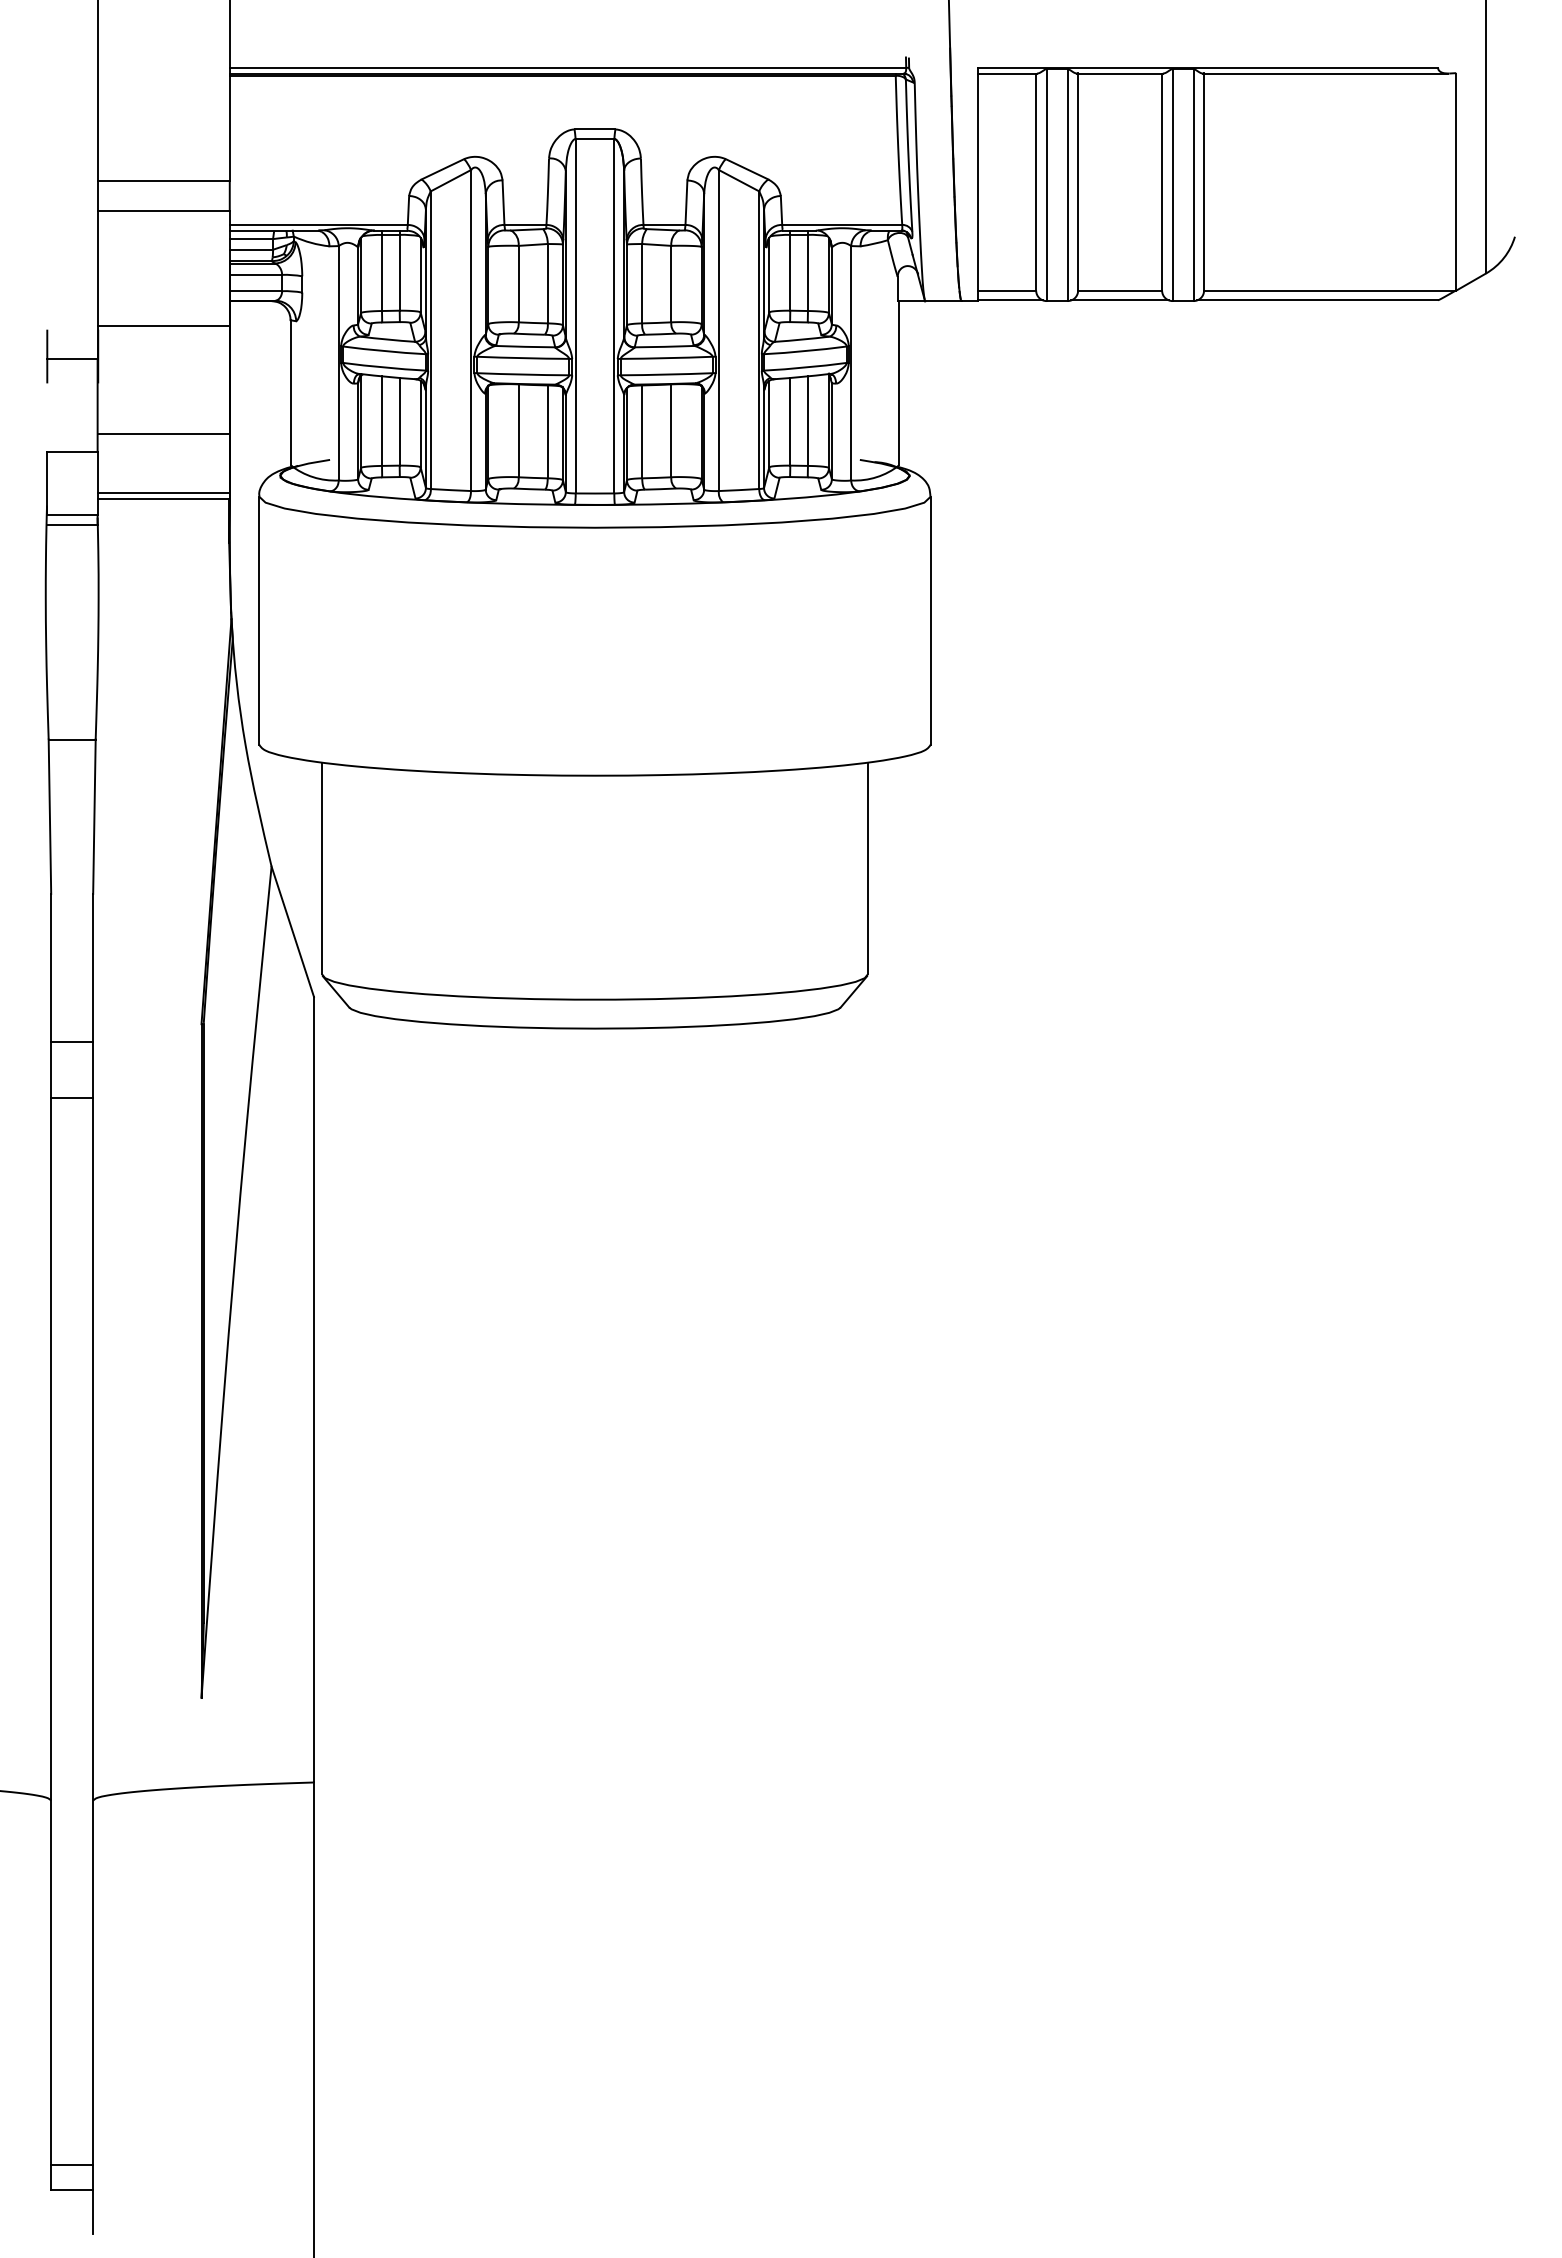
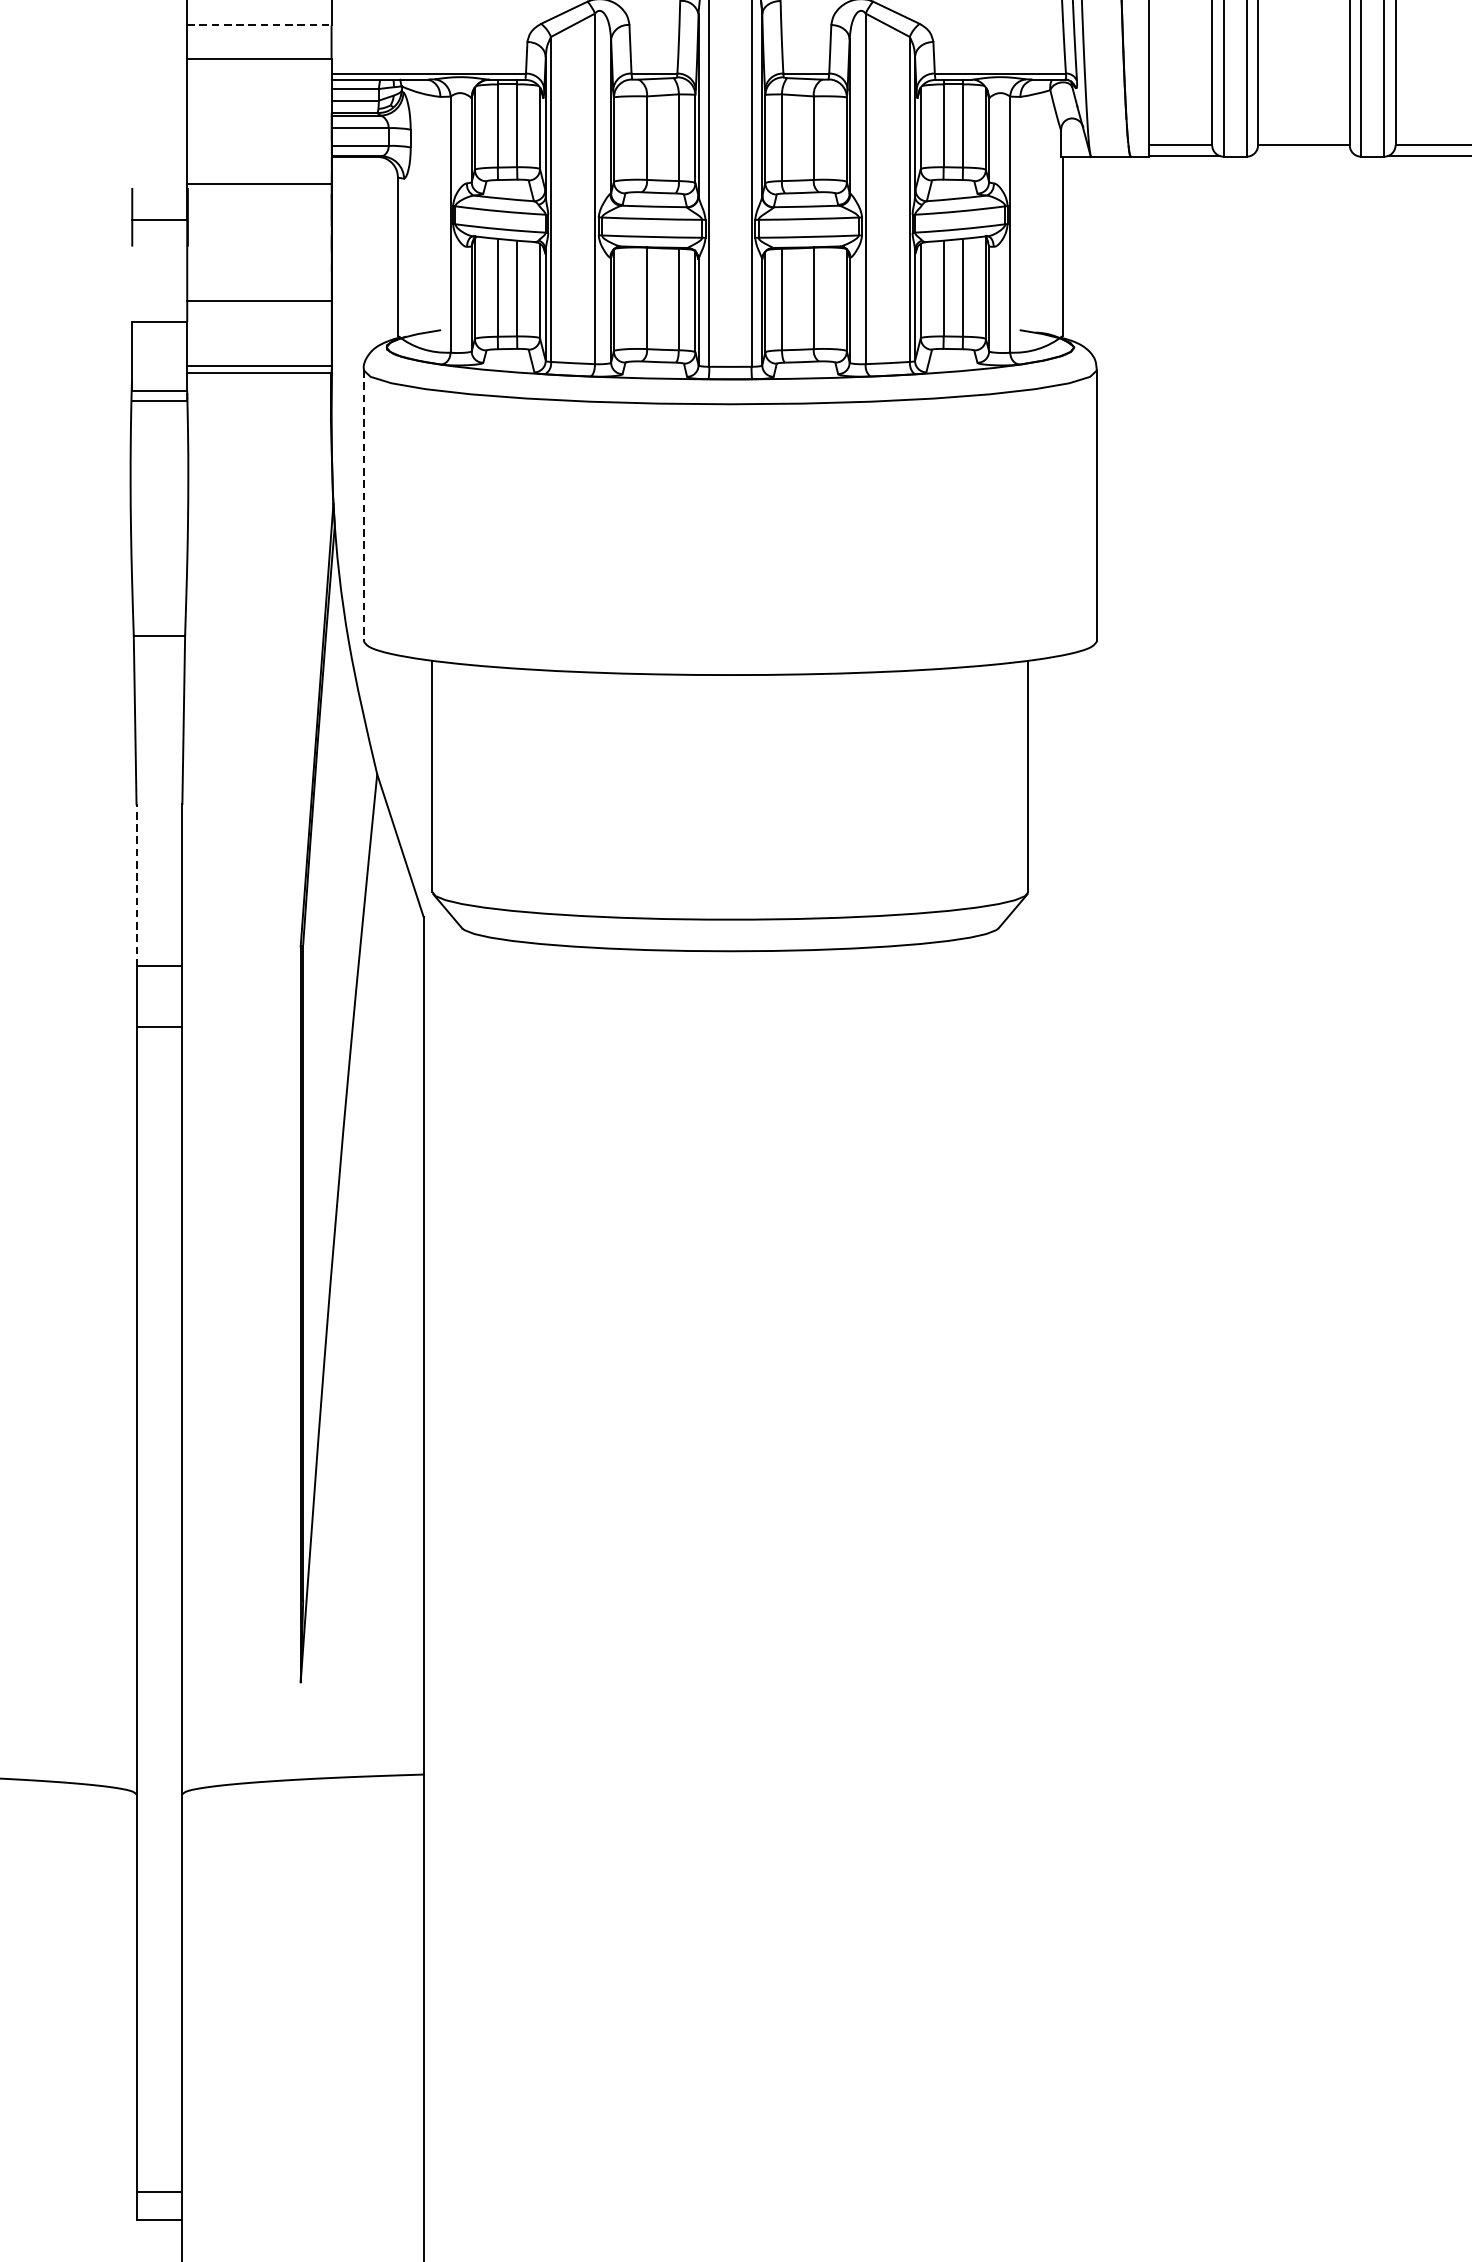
line: (164, 180) -> (260, 25), solid -> dashed
line: (1119, 300) -> (1303, 156), removed
line: (259, 620) -> (364, 505), solid -> dashed
line: (51, 967) -> (136, 884), solid -> dashed

